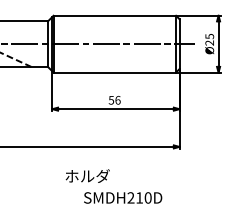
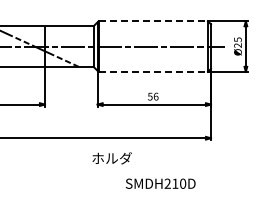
line: (115, 16) -> (153, 21), solid -> dashed
line: (115, 72) -> (153, 71), solid -> dashed
text: (87, 176) -> (111, 158), moved

